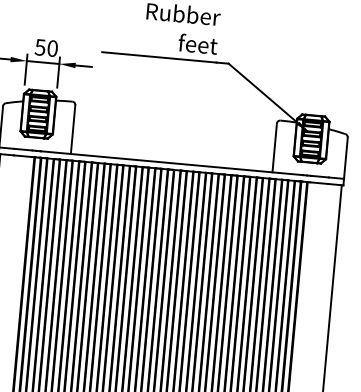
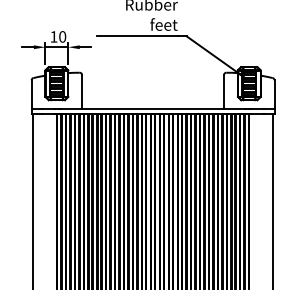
text: (39, 46) -> (53, 36), 50 -> 10

